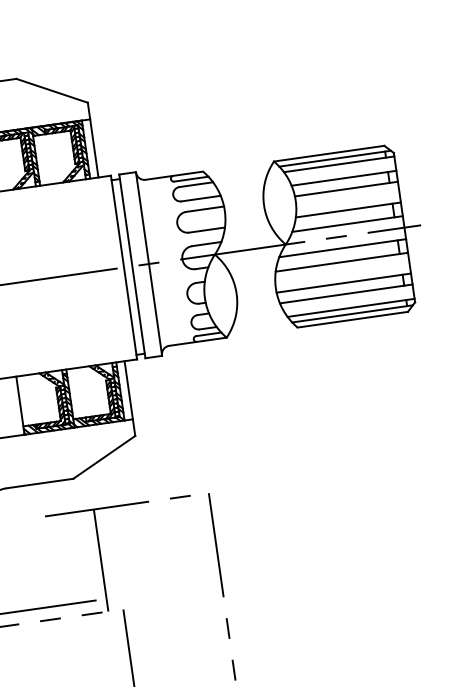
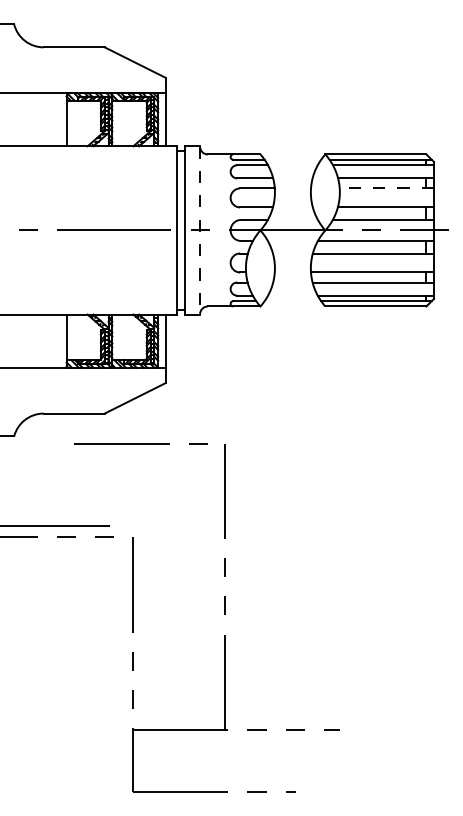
line: (346, 189) -> (386, 188), solid -> dashed
line: (149, 264) -> (200, 230), solid -> dashed
line: (101, 560) -> (119, 490), removed

